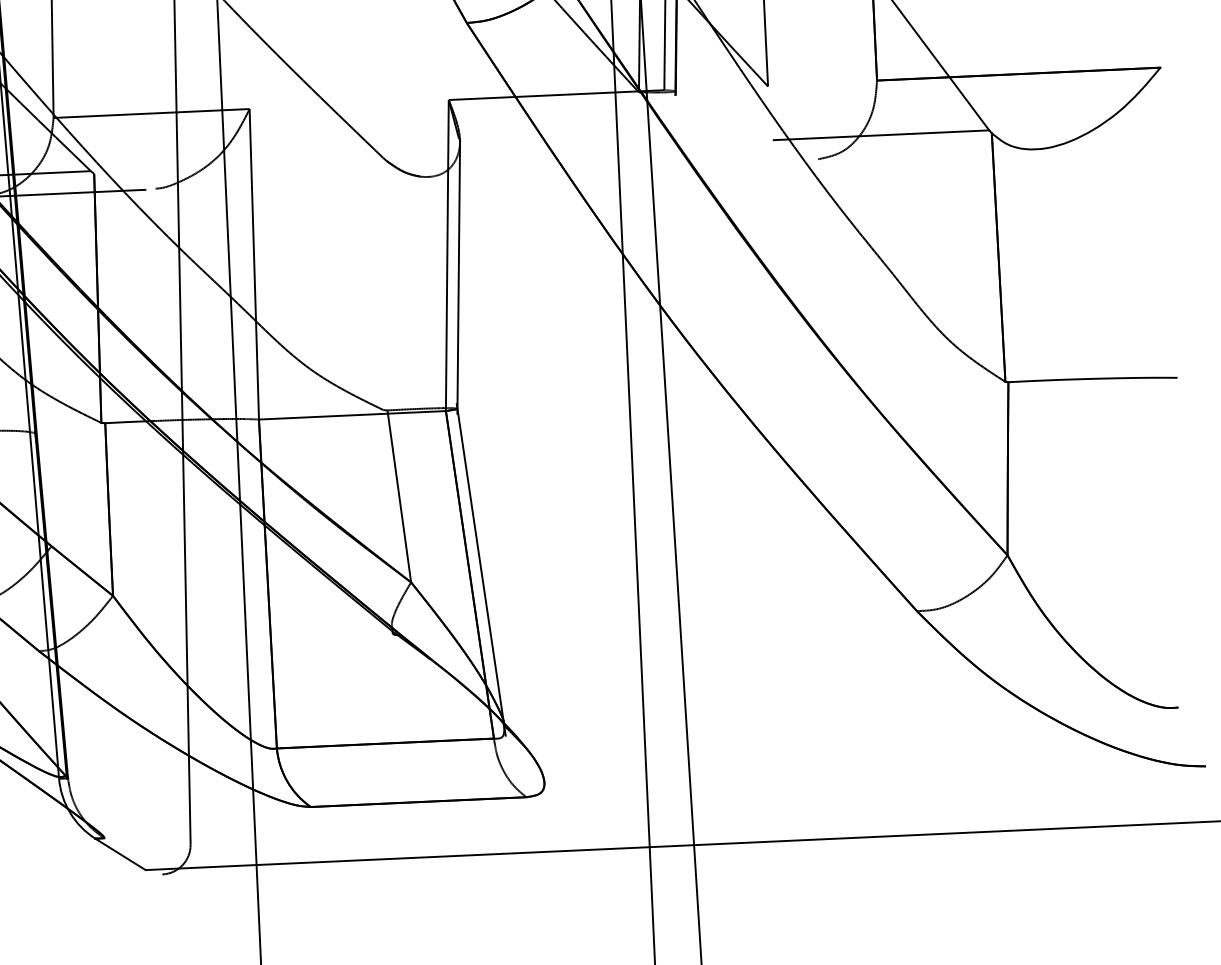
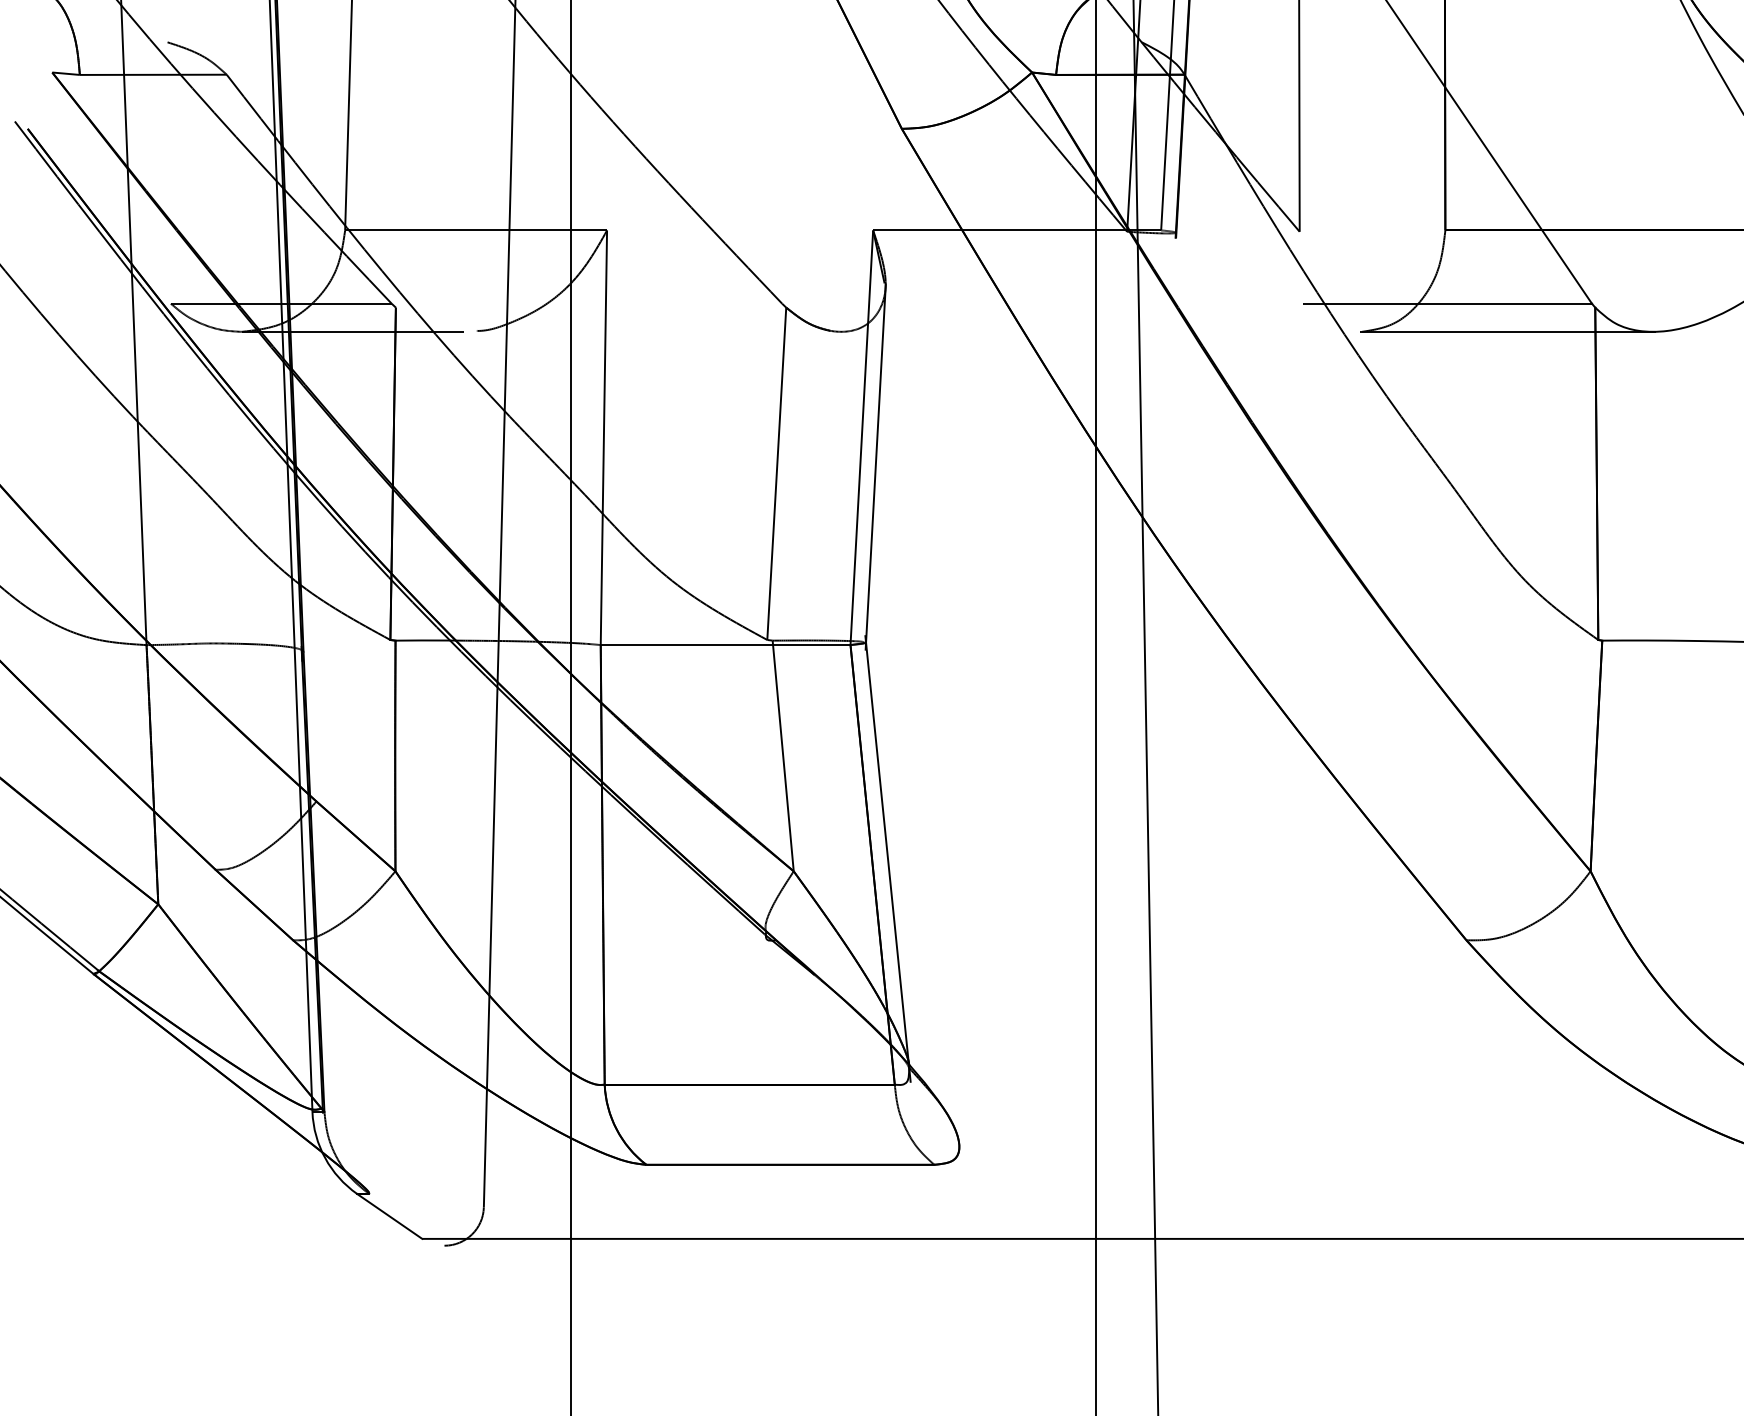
line: (927, 154) -> (1508, 331), added
line: (384, 285) -> (776, 473), added

